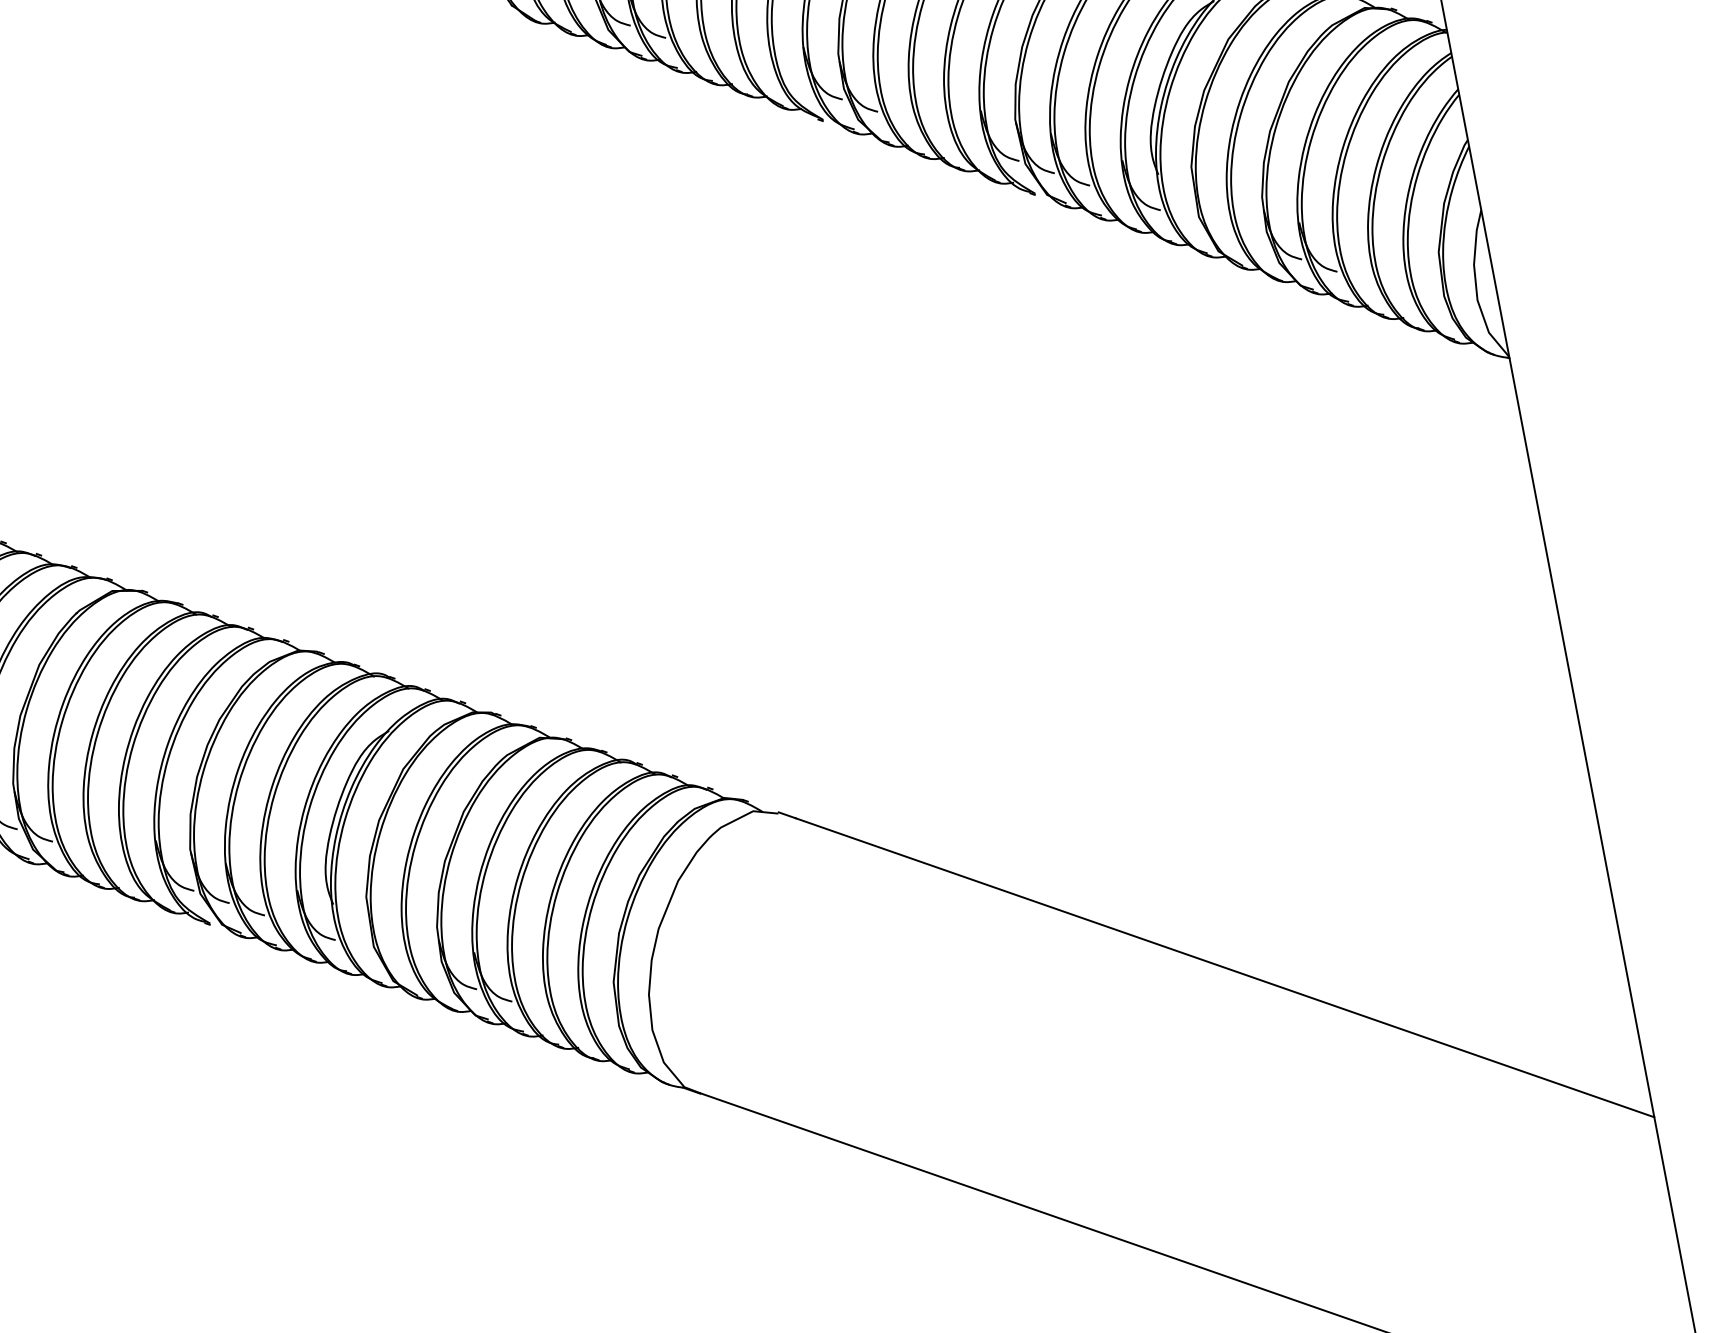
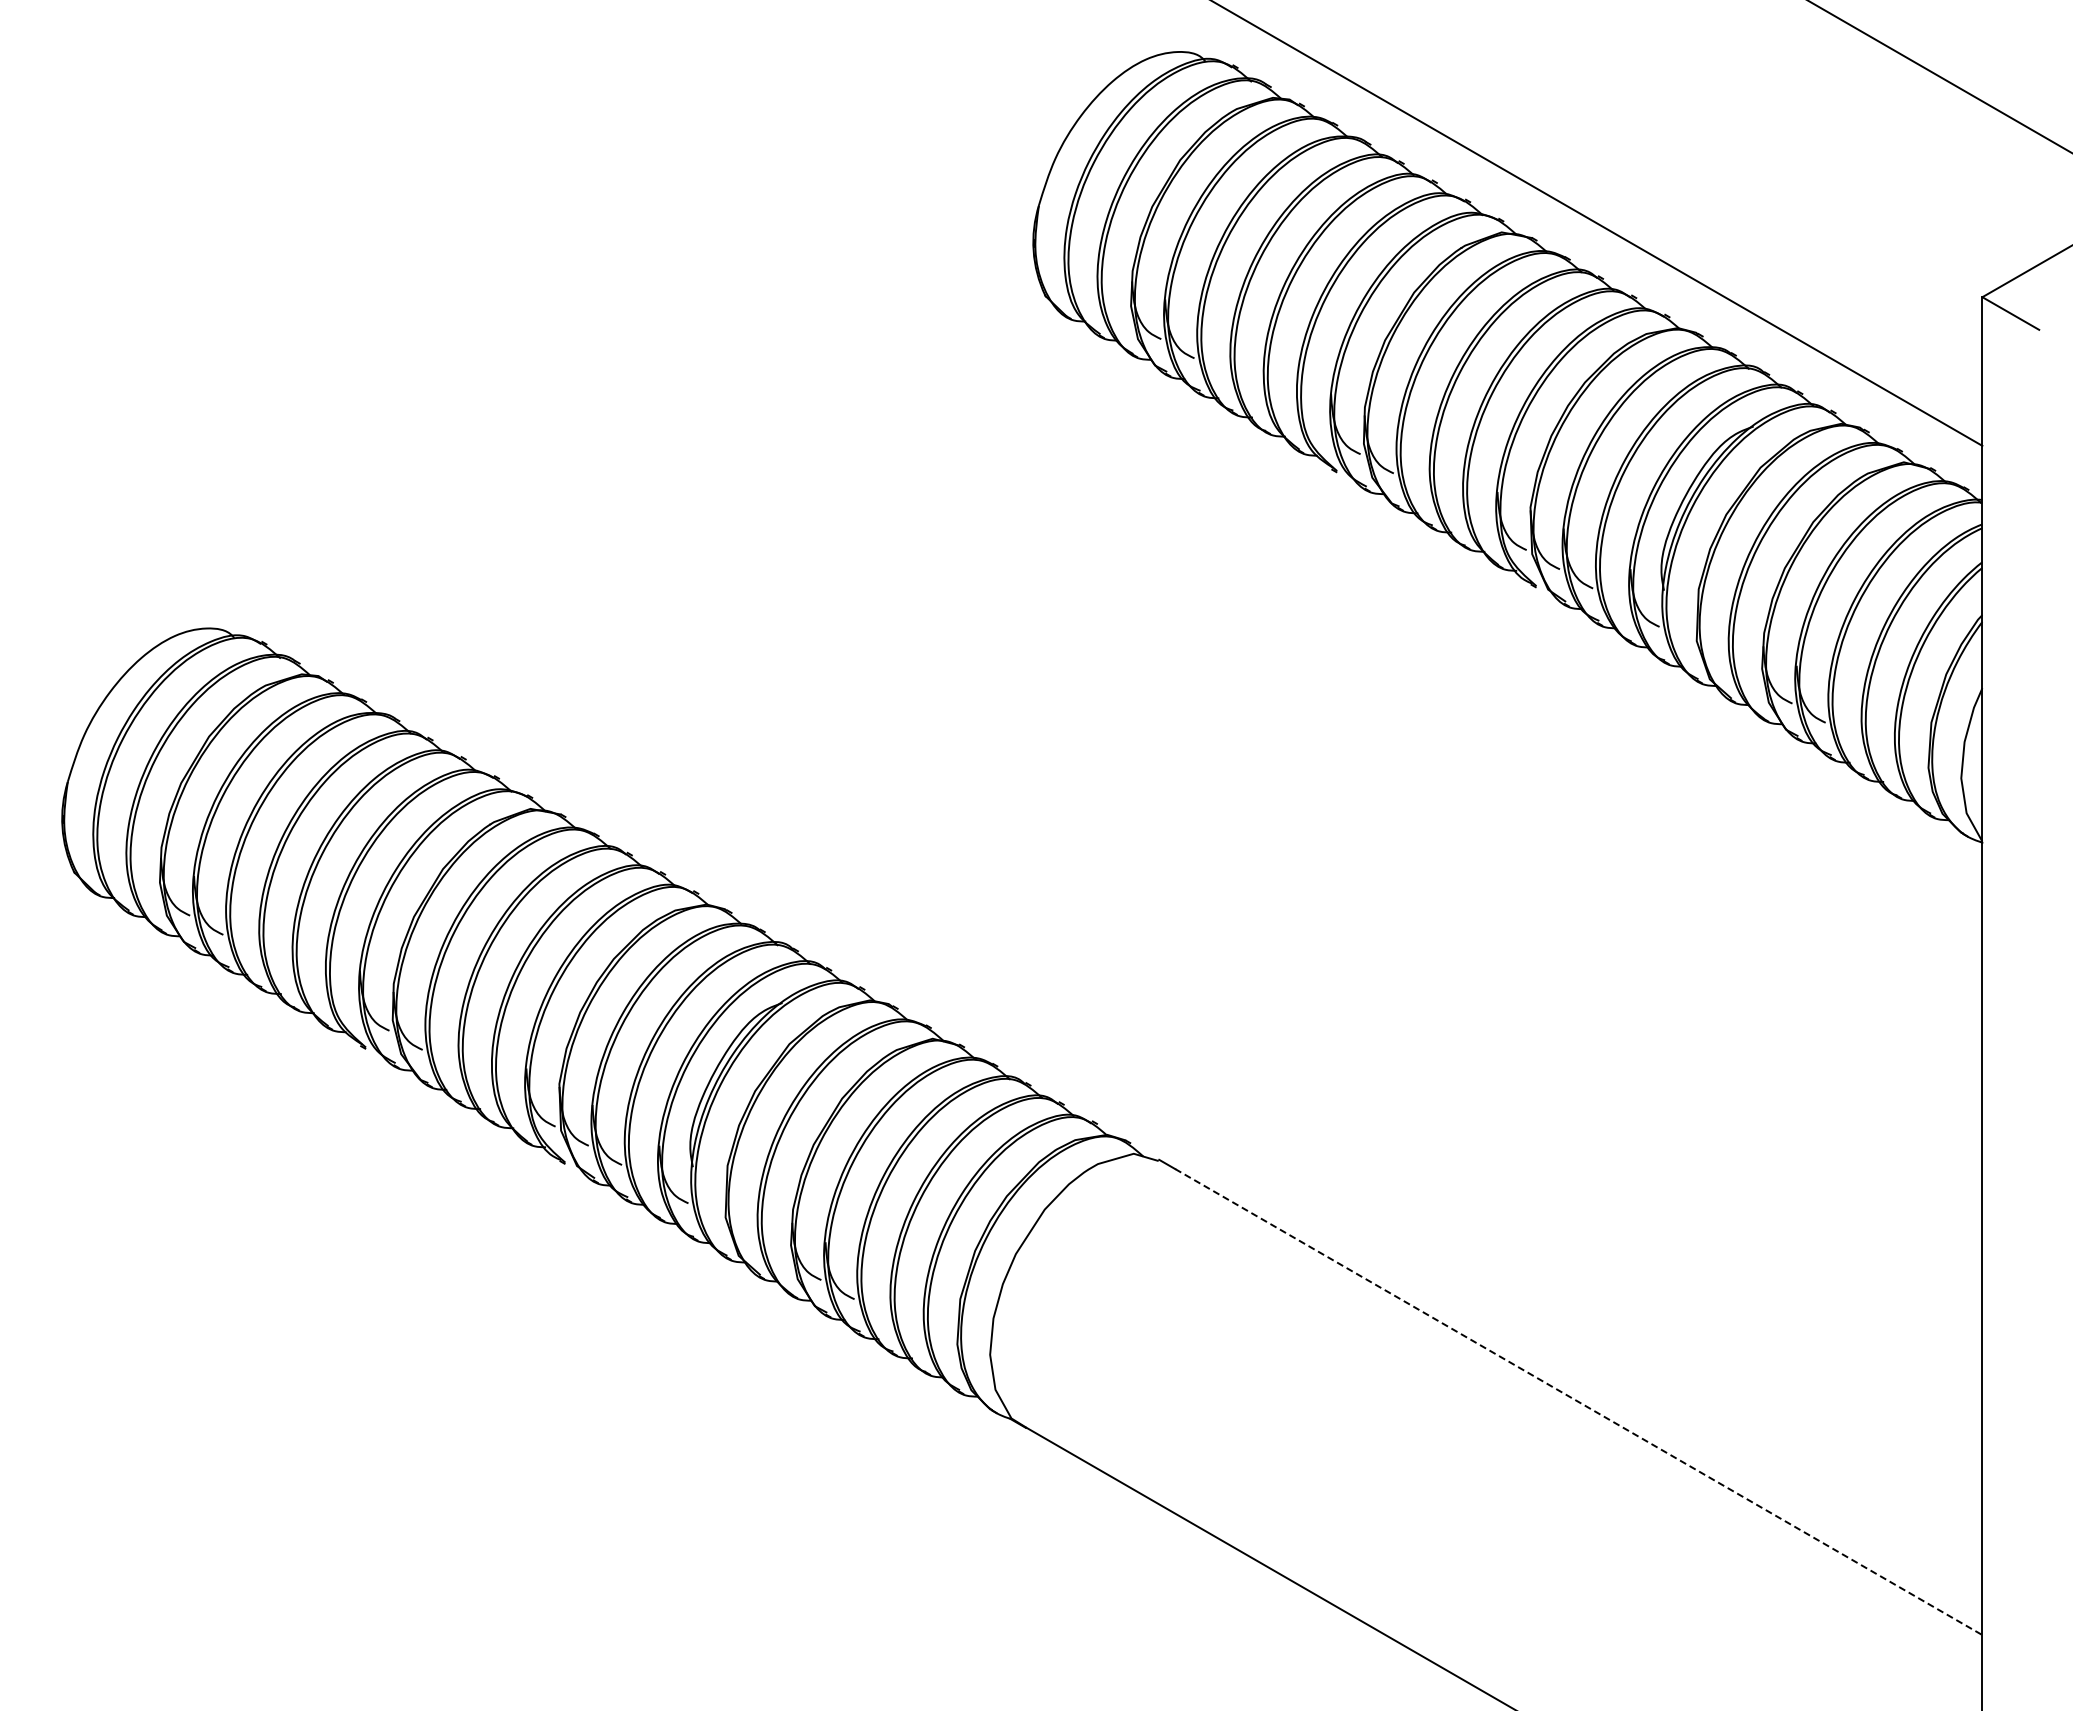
line: (1225, 968) -> (1579, 1402), solid -> dashed

